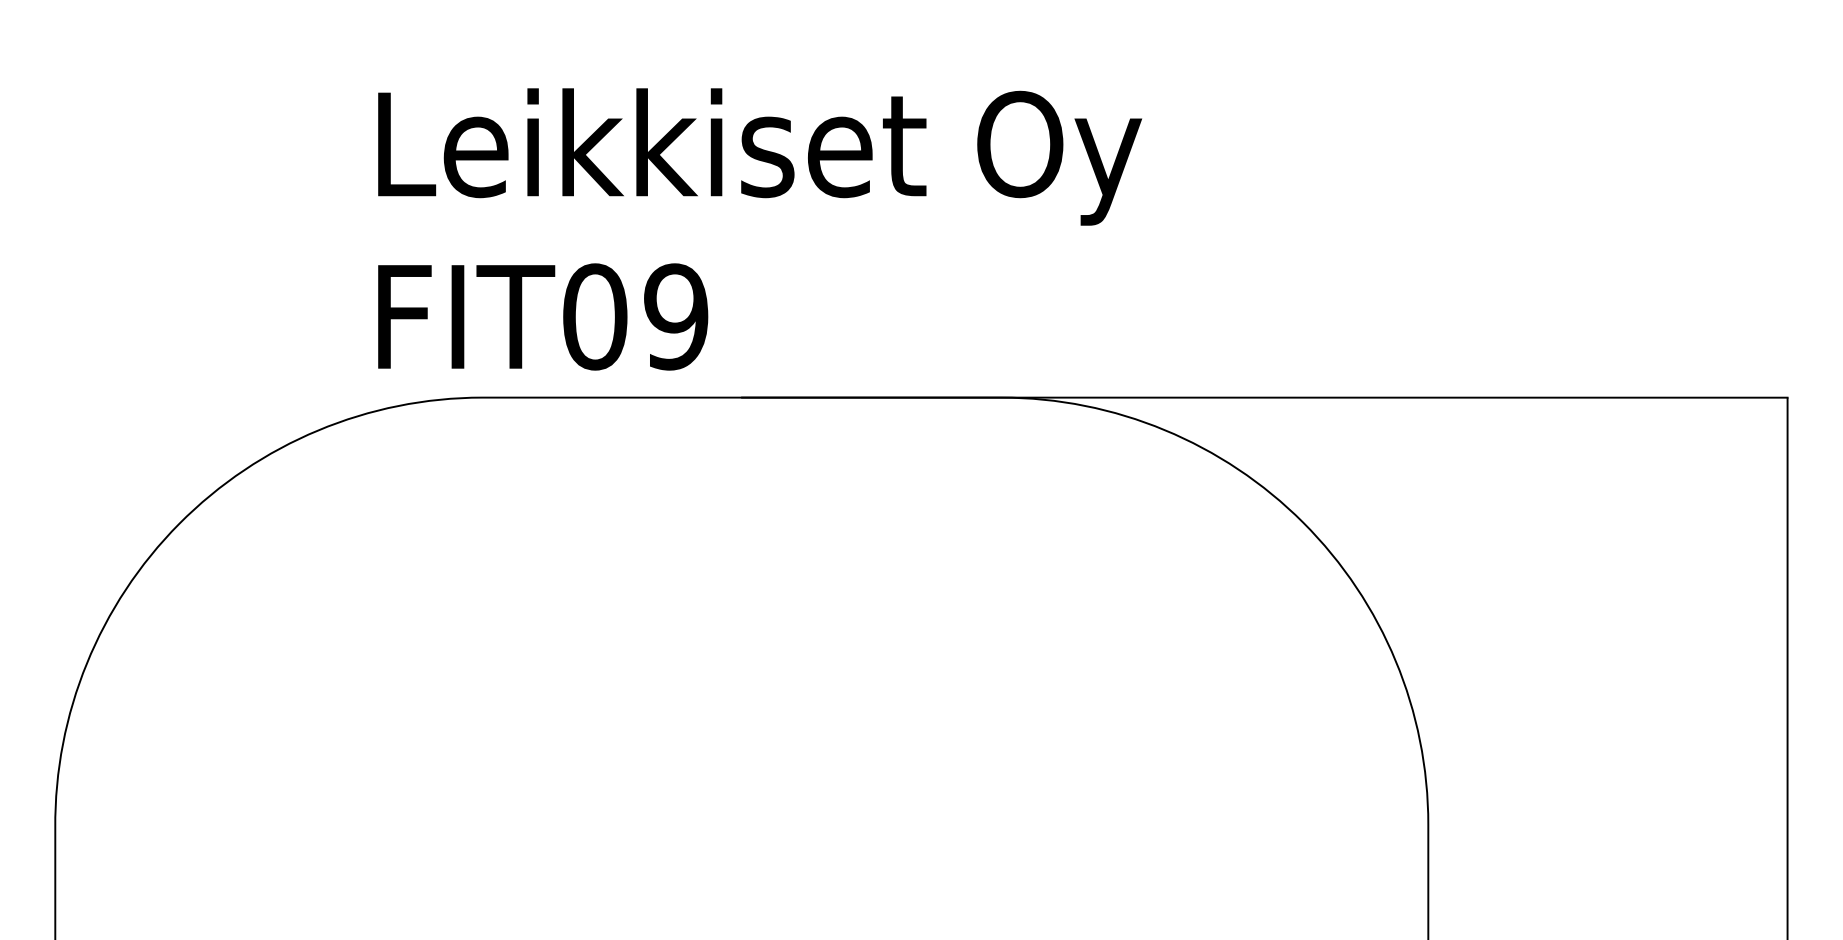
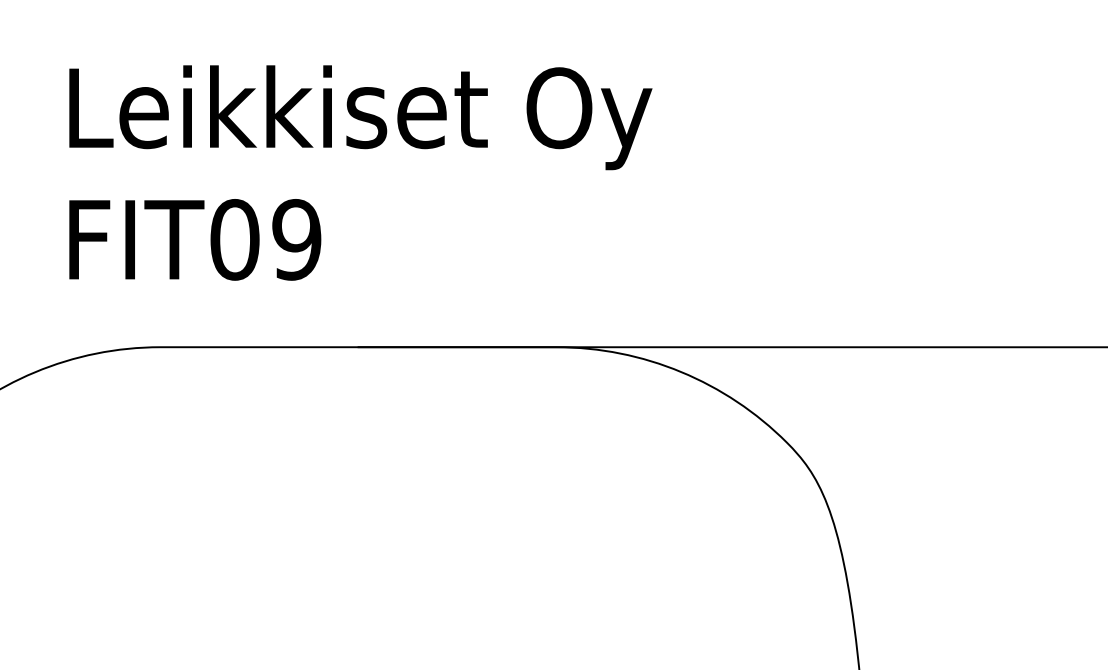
text: (760, 229) -> (361, 173), moved

